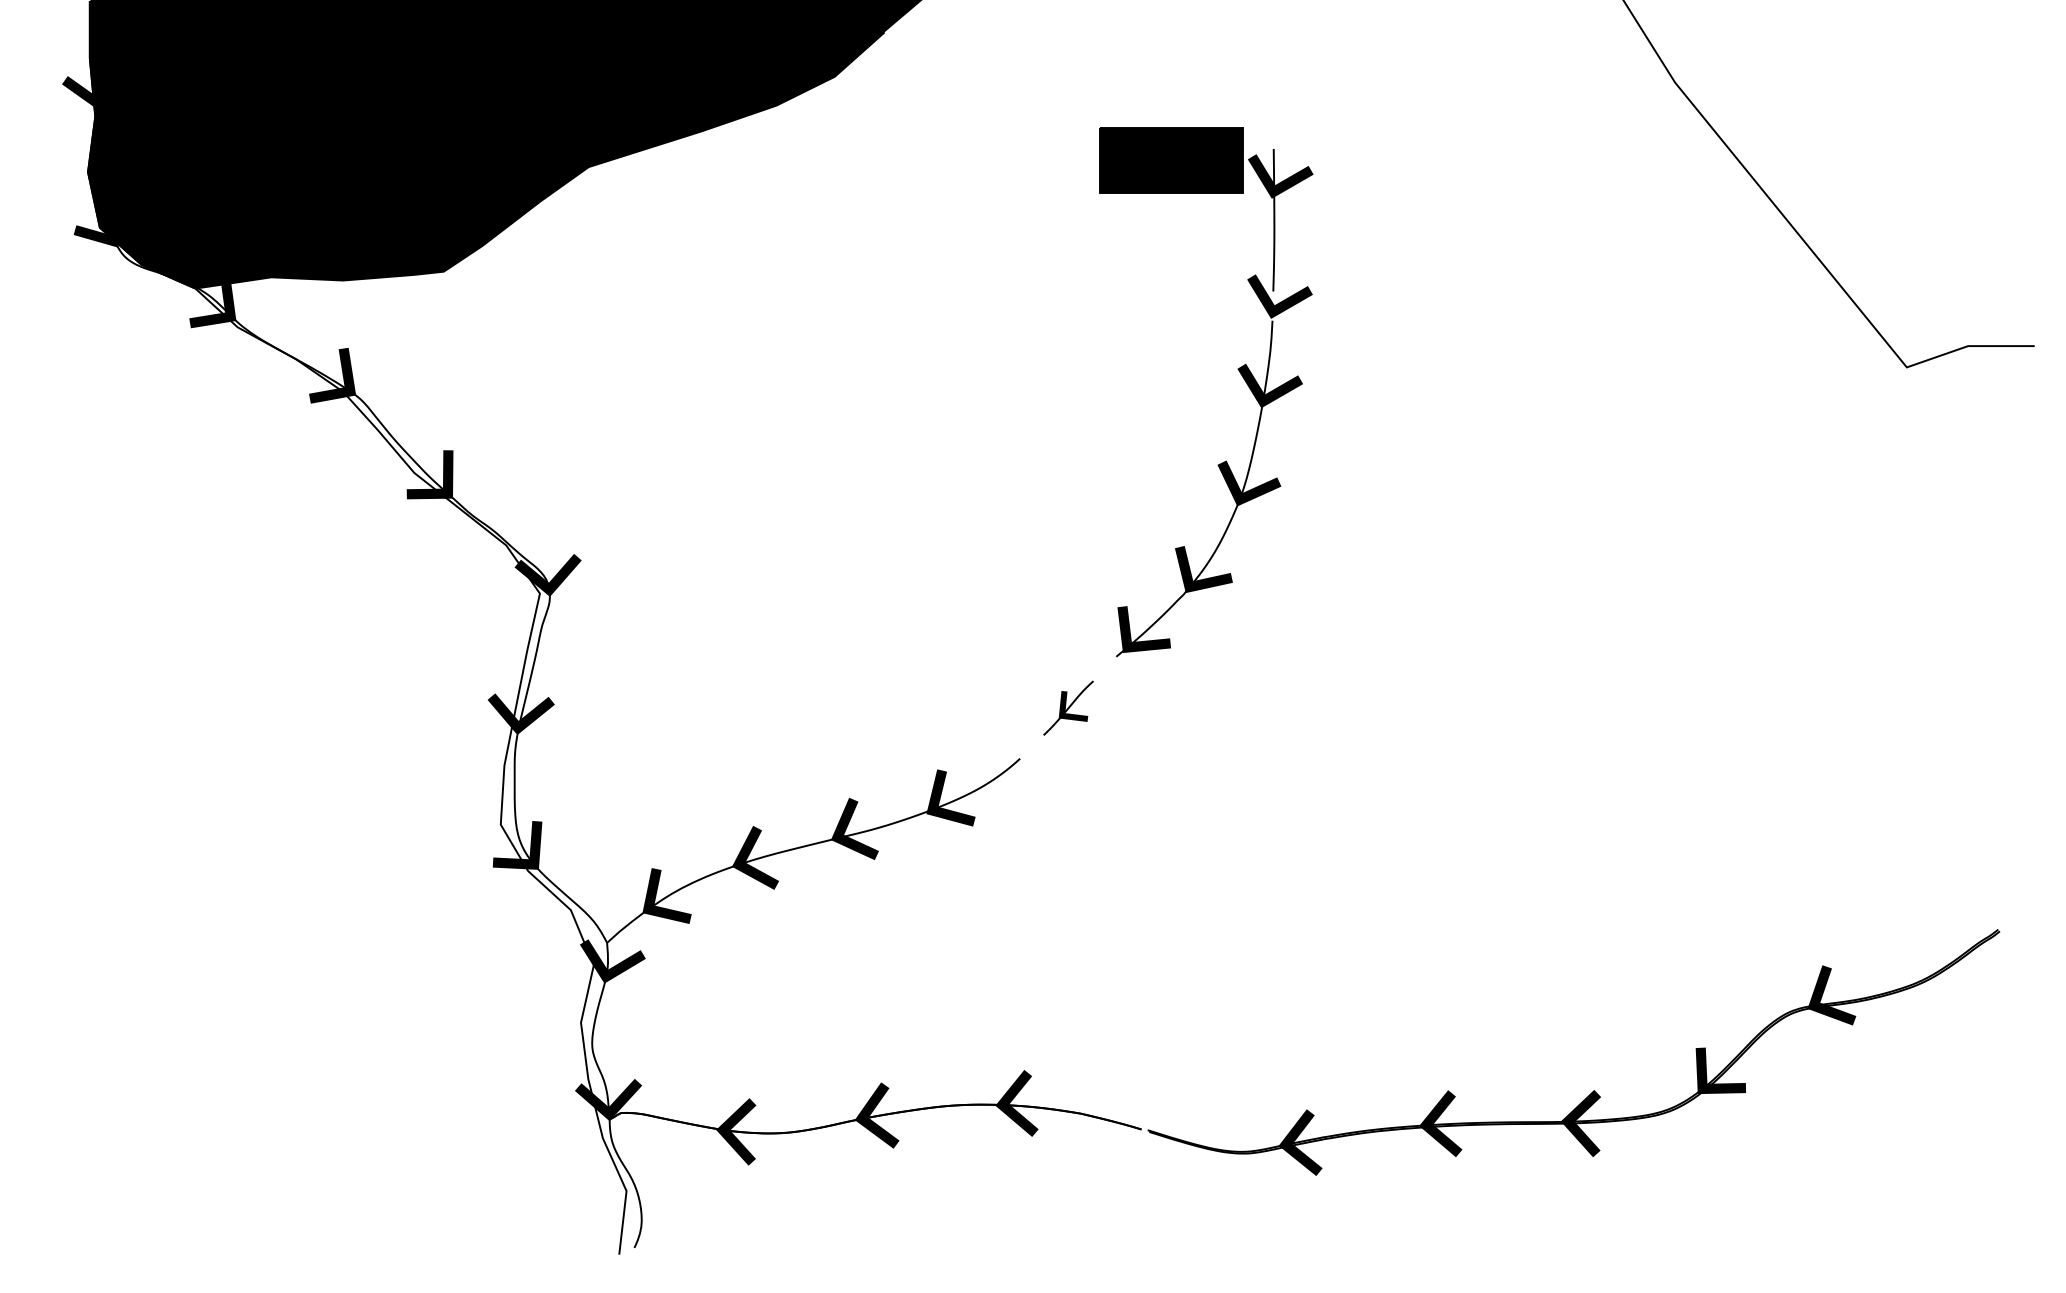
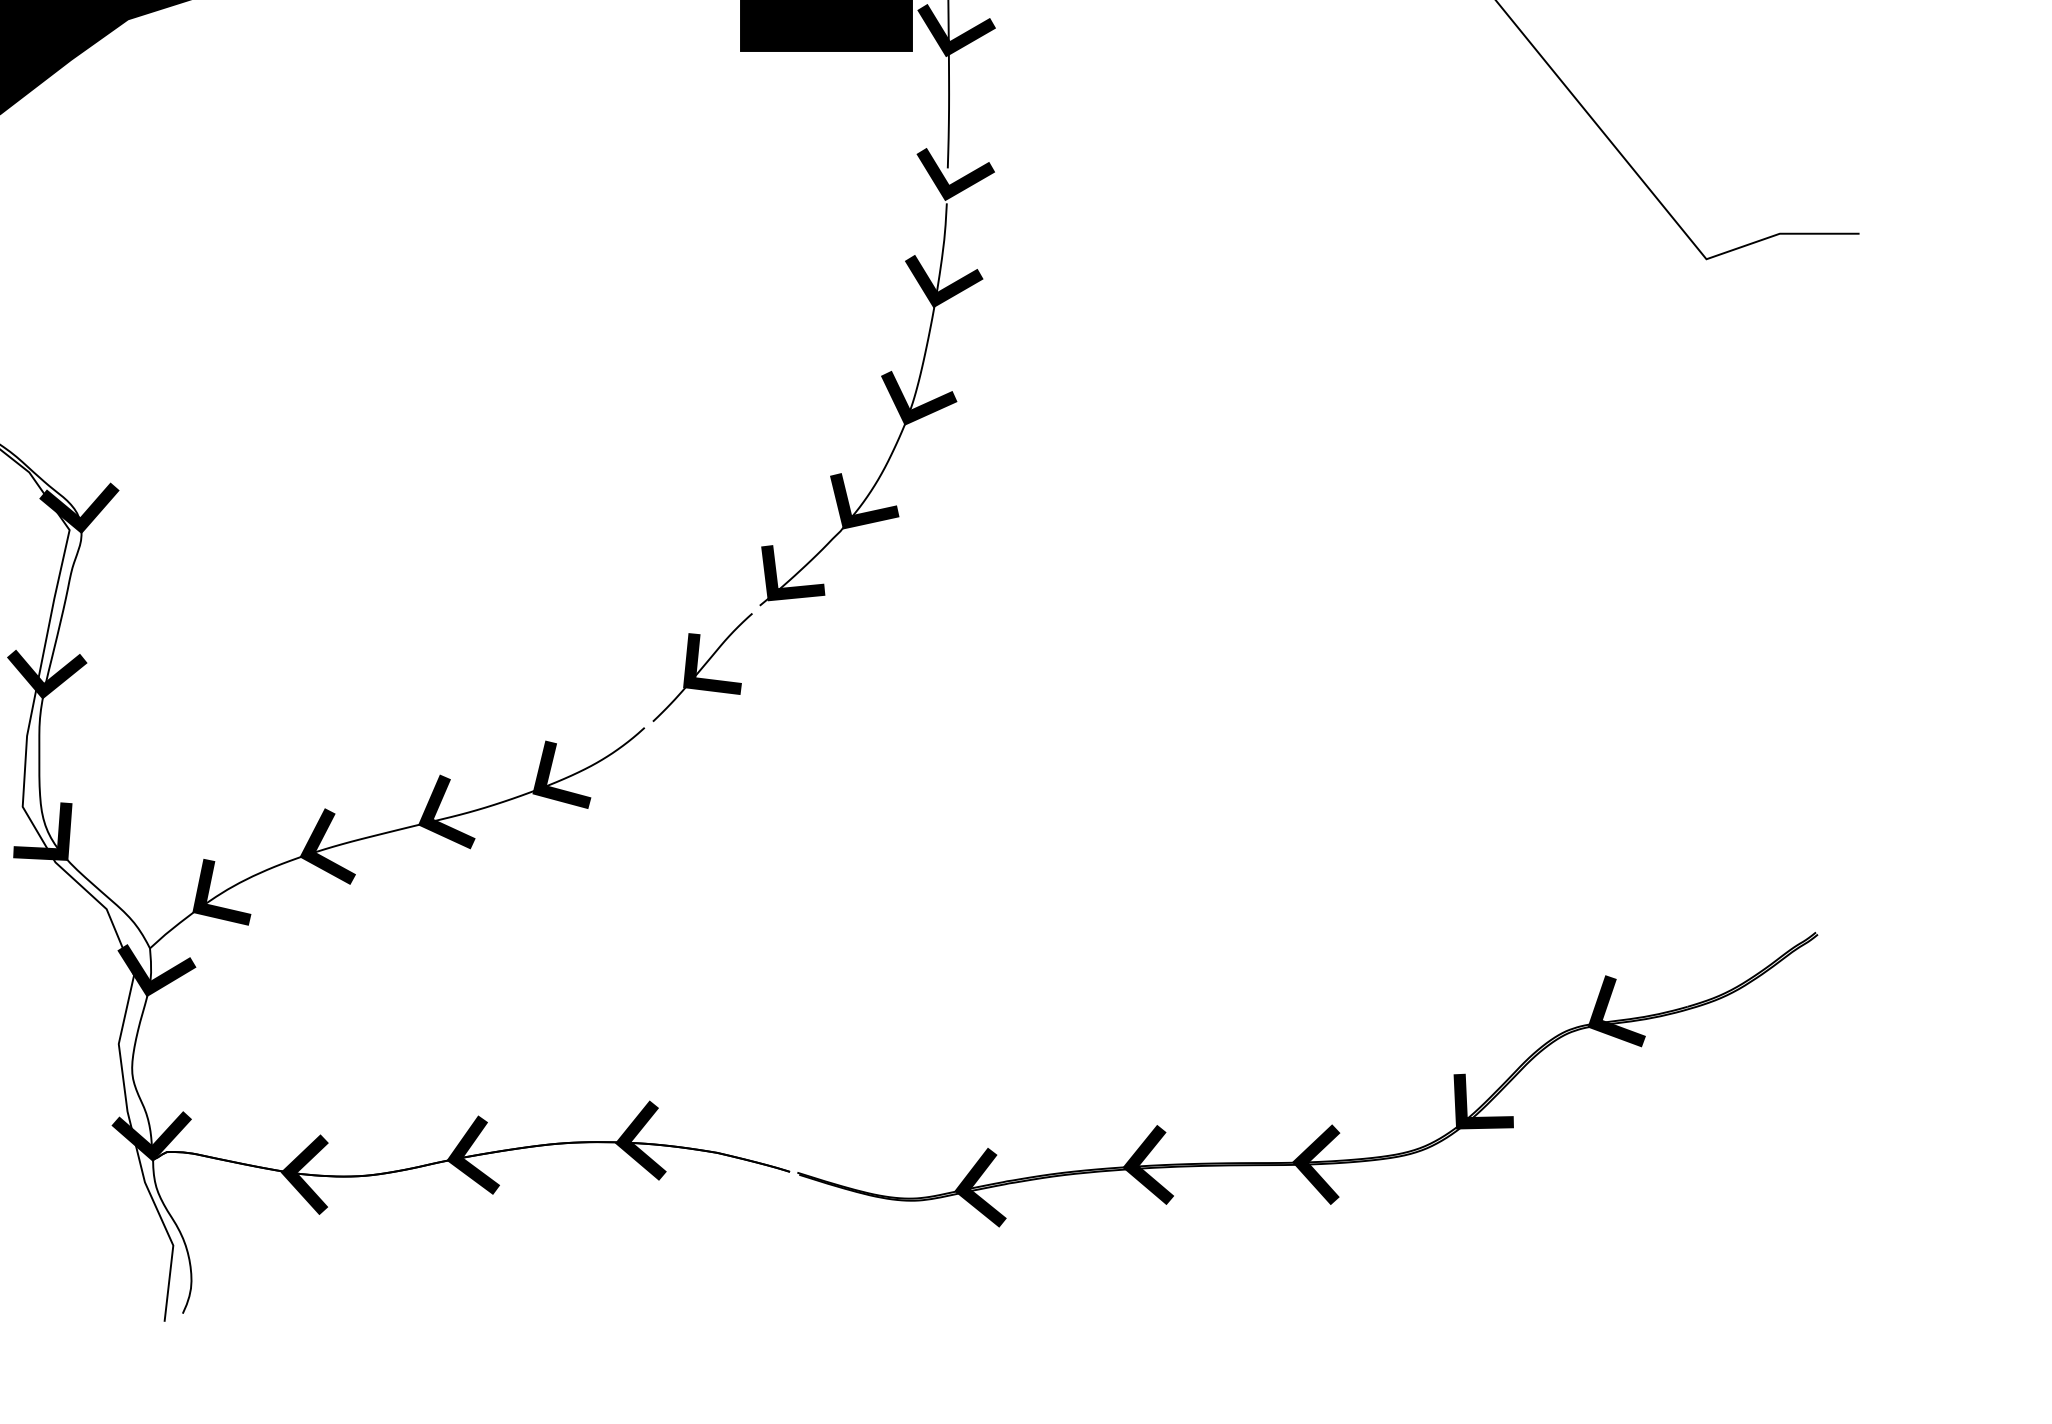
part: (1068, 707) -> (702, 666), size x1.67

